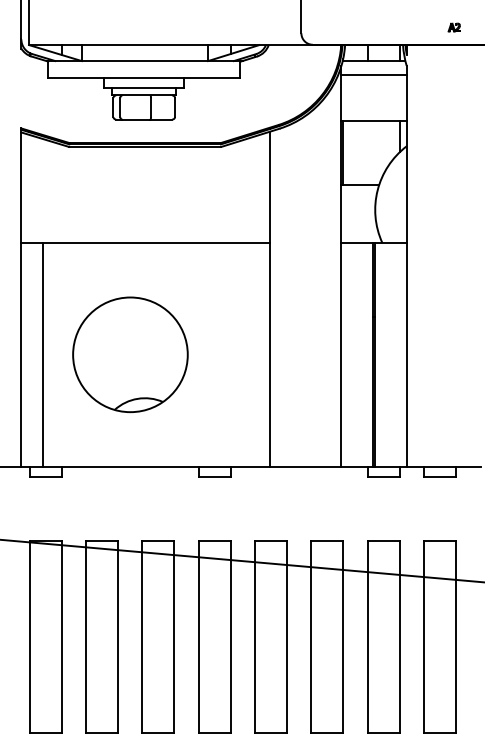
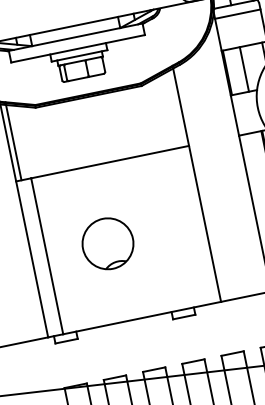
line: (367, 153) -> (244, 69), added
line: (29, 188) -> (14, 142), added
part: (129, 354) -> (107, 243), size x0.62

